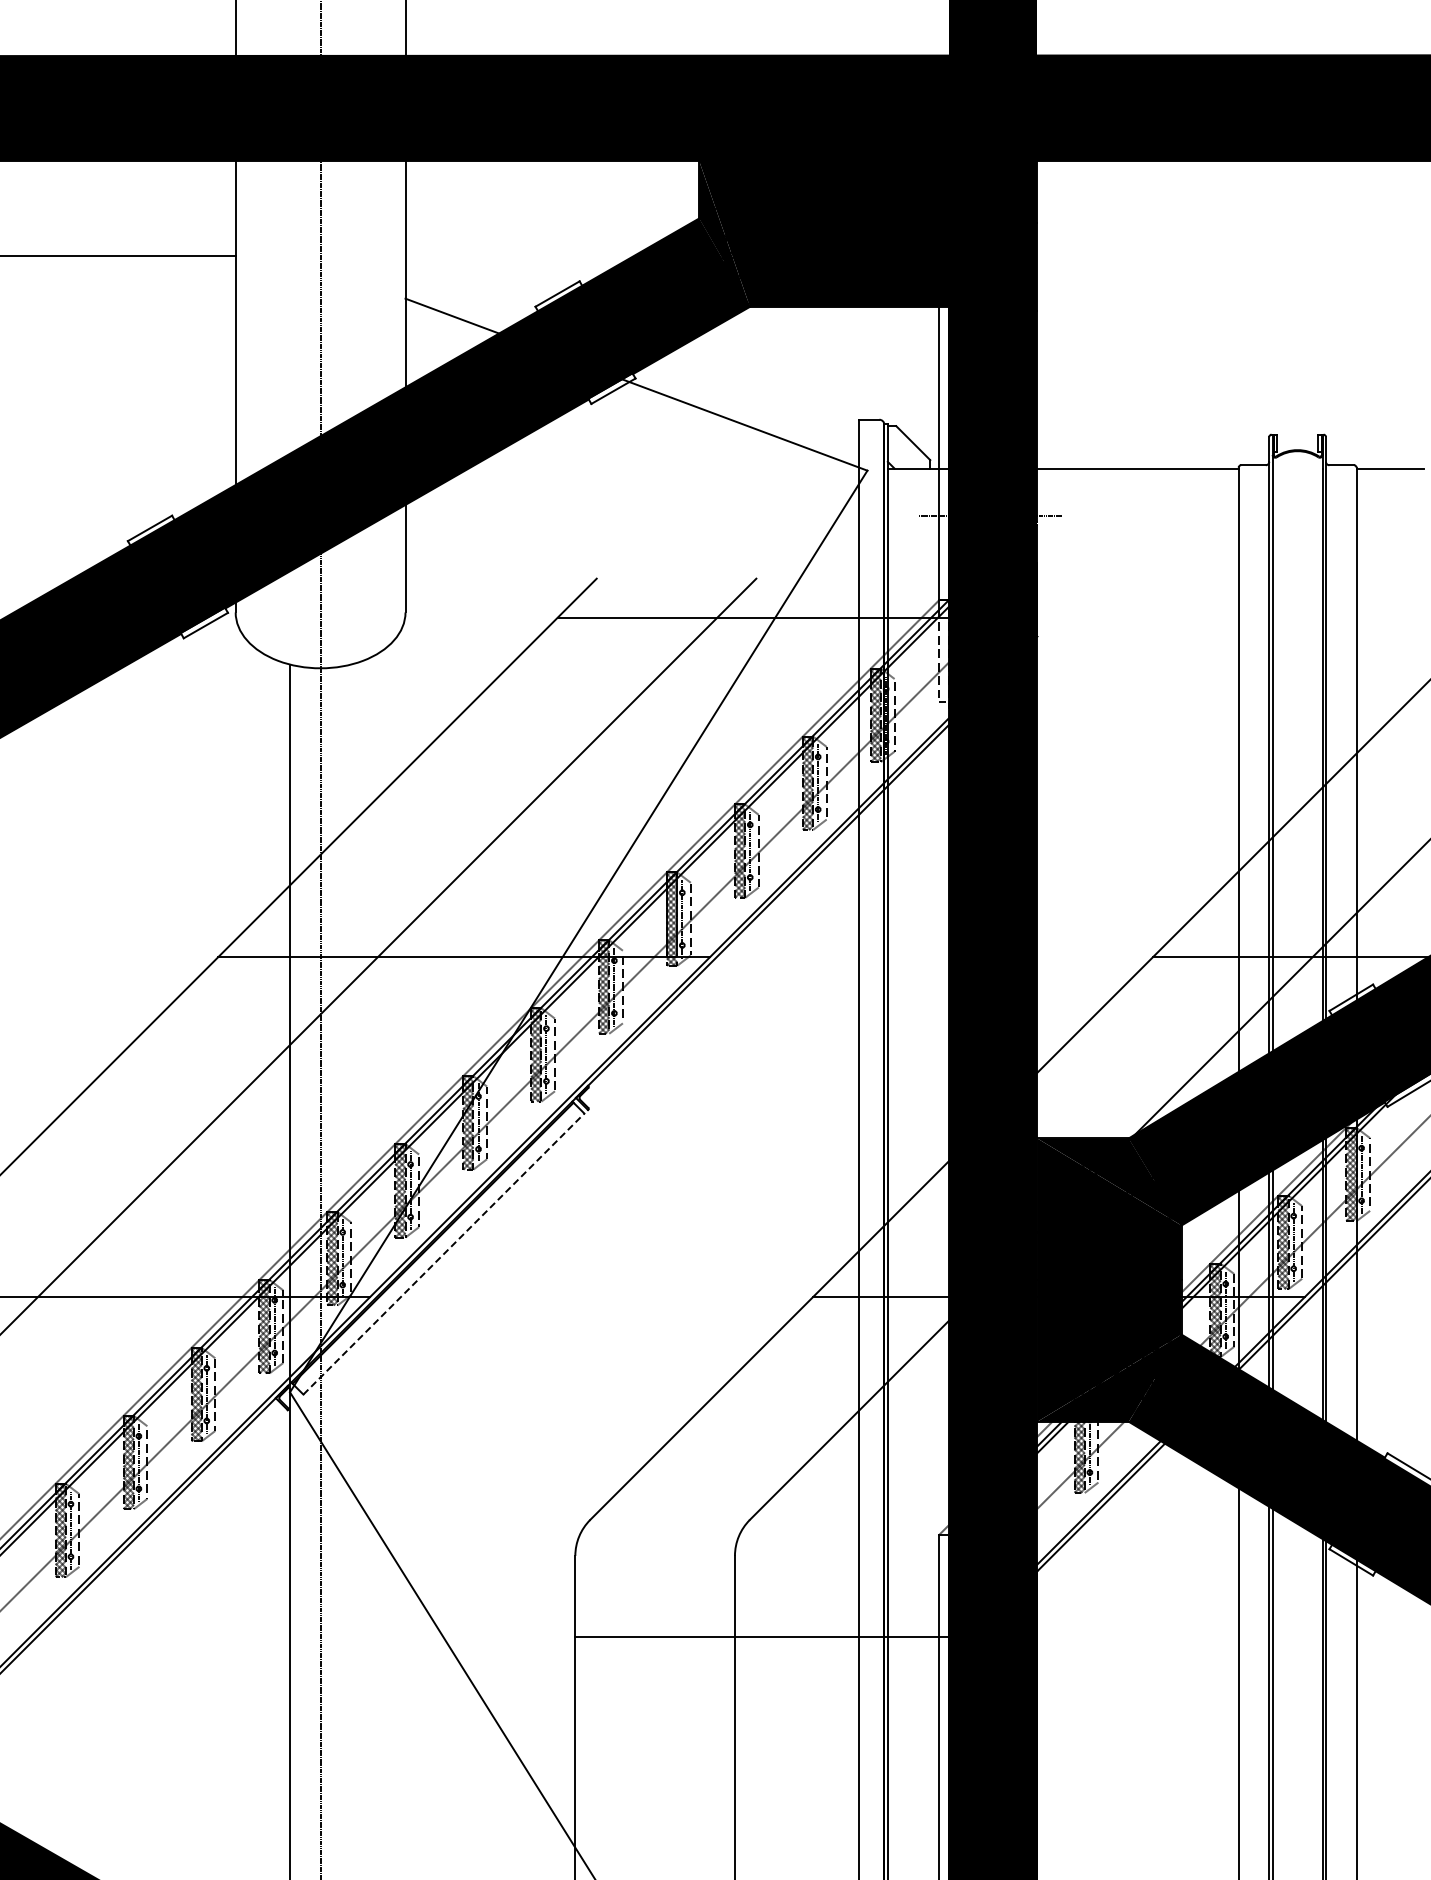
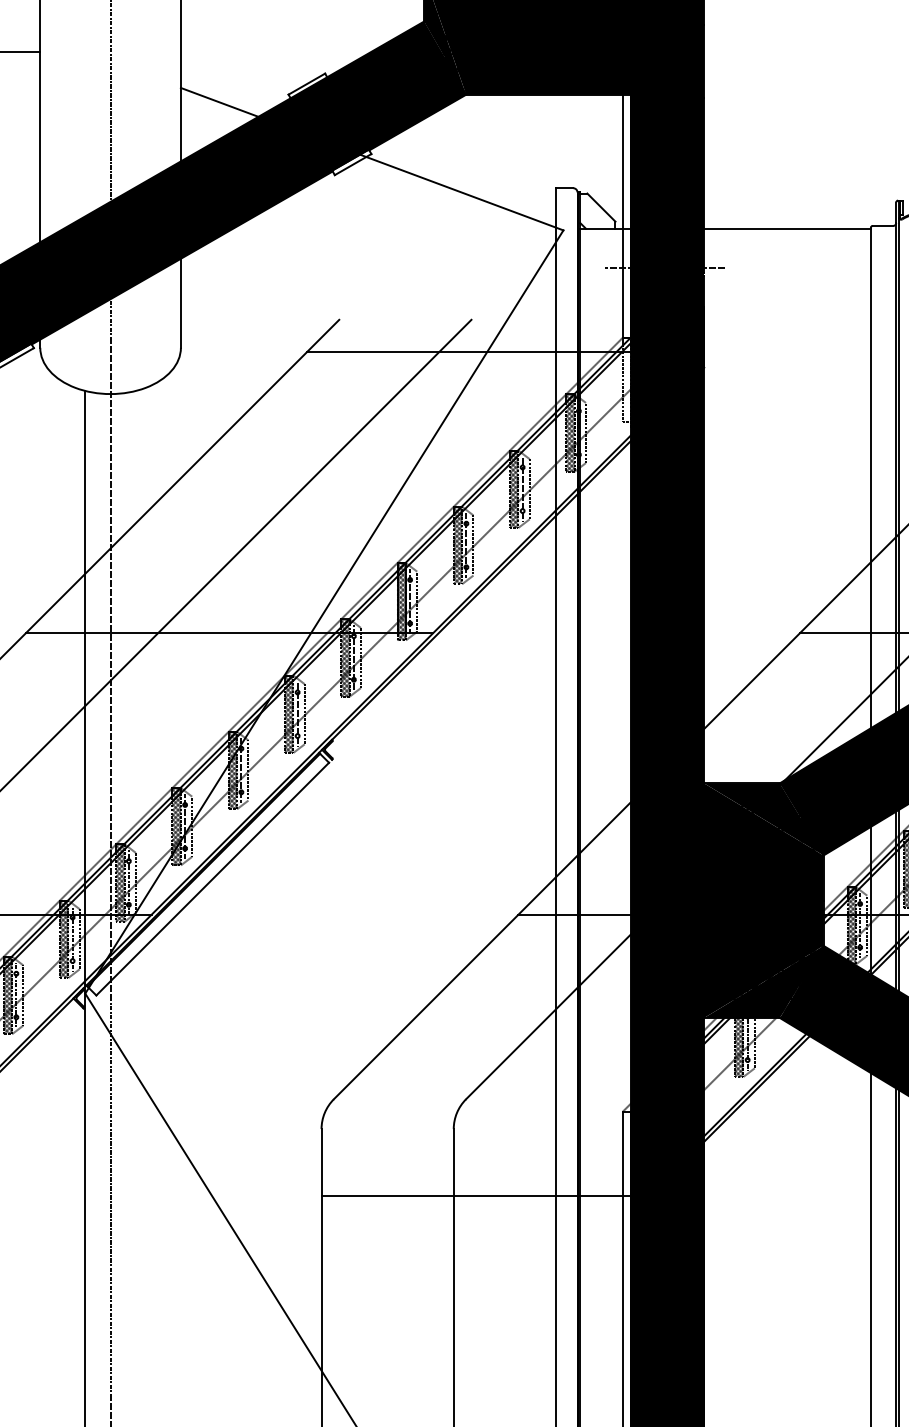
line: (443, 1254) -> (212, 879), dashed -> solid

